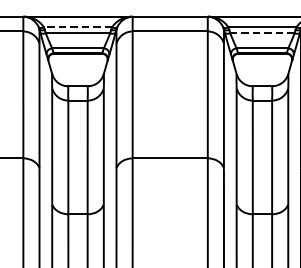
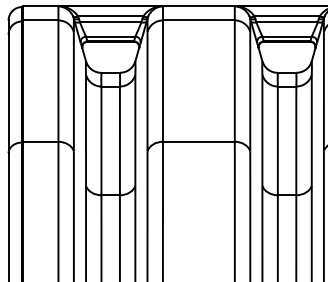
line: (77, 27) -> (110, 16), dashed -> solid
line: (262, 33) -> (287, 22), dashed -> solid

